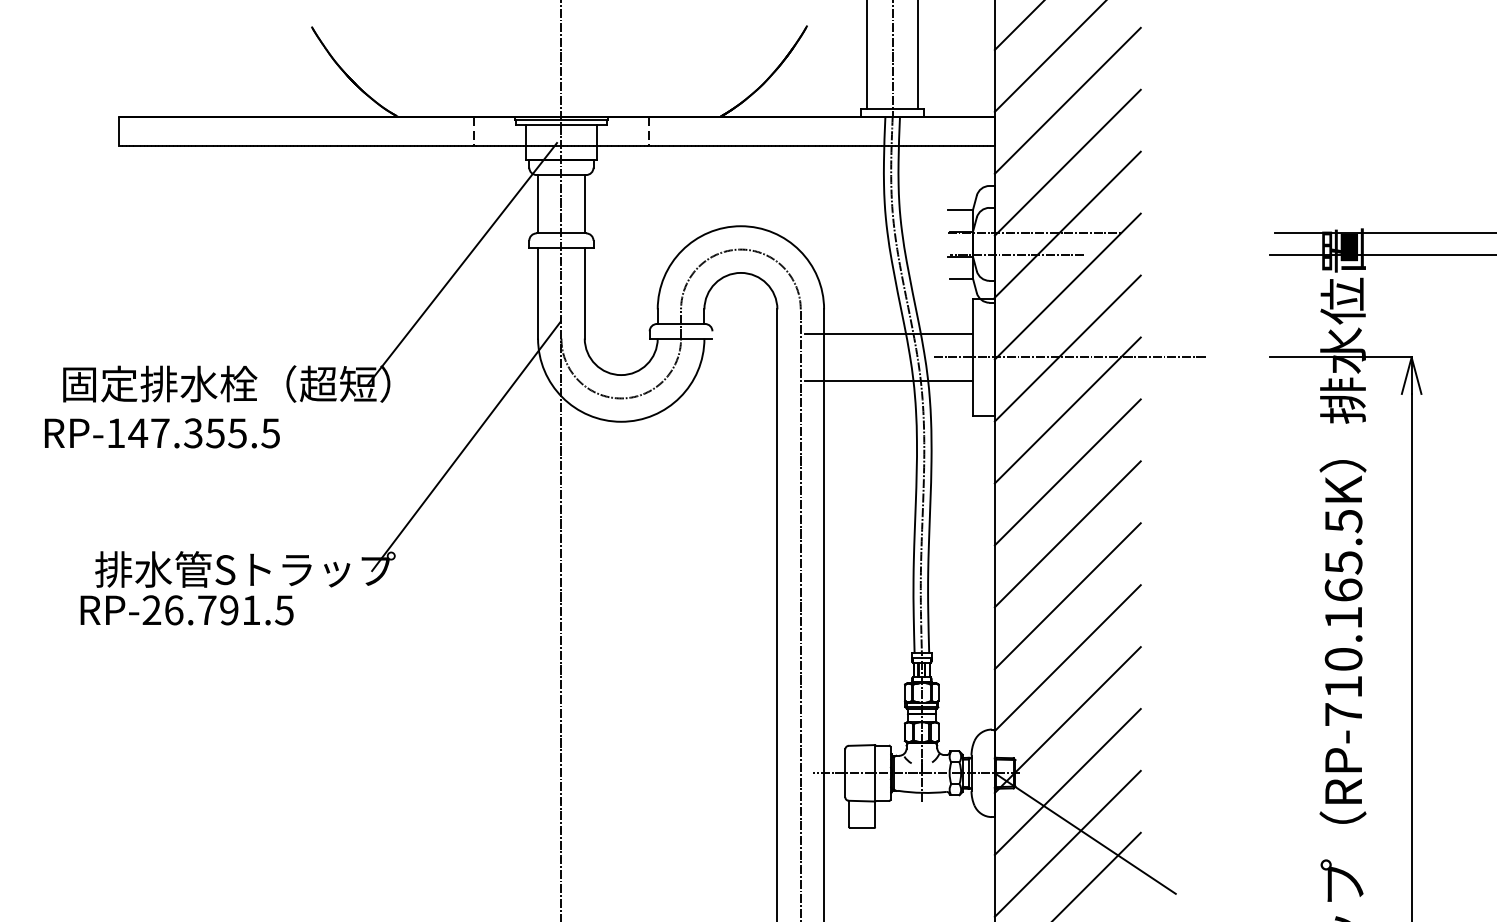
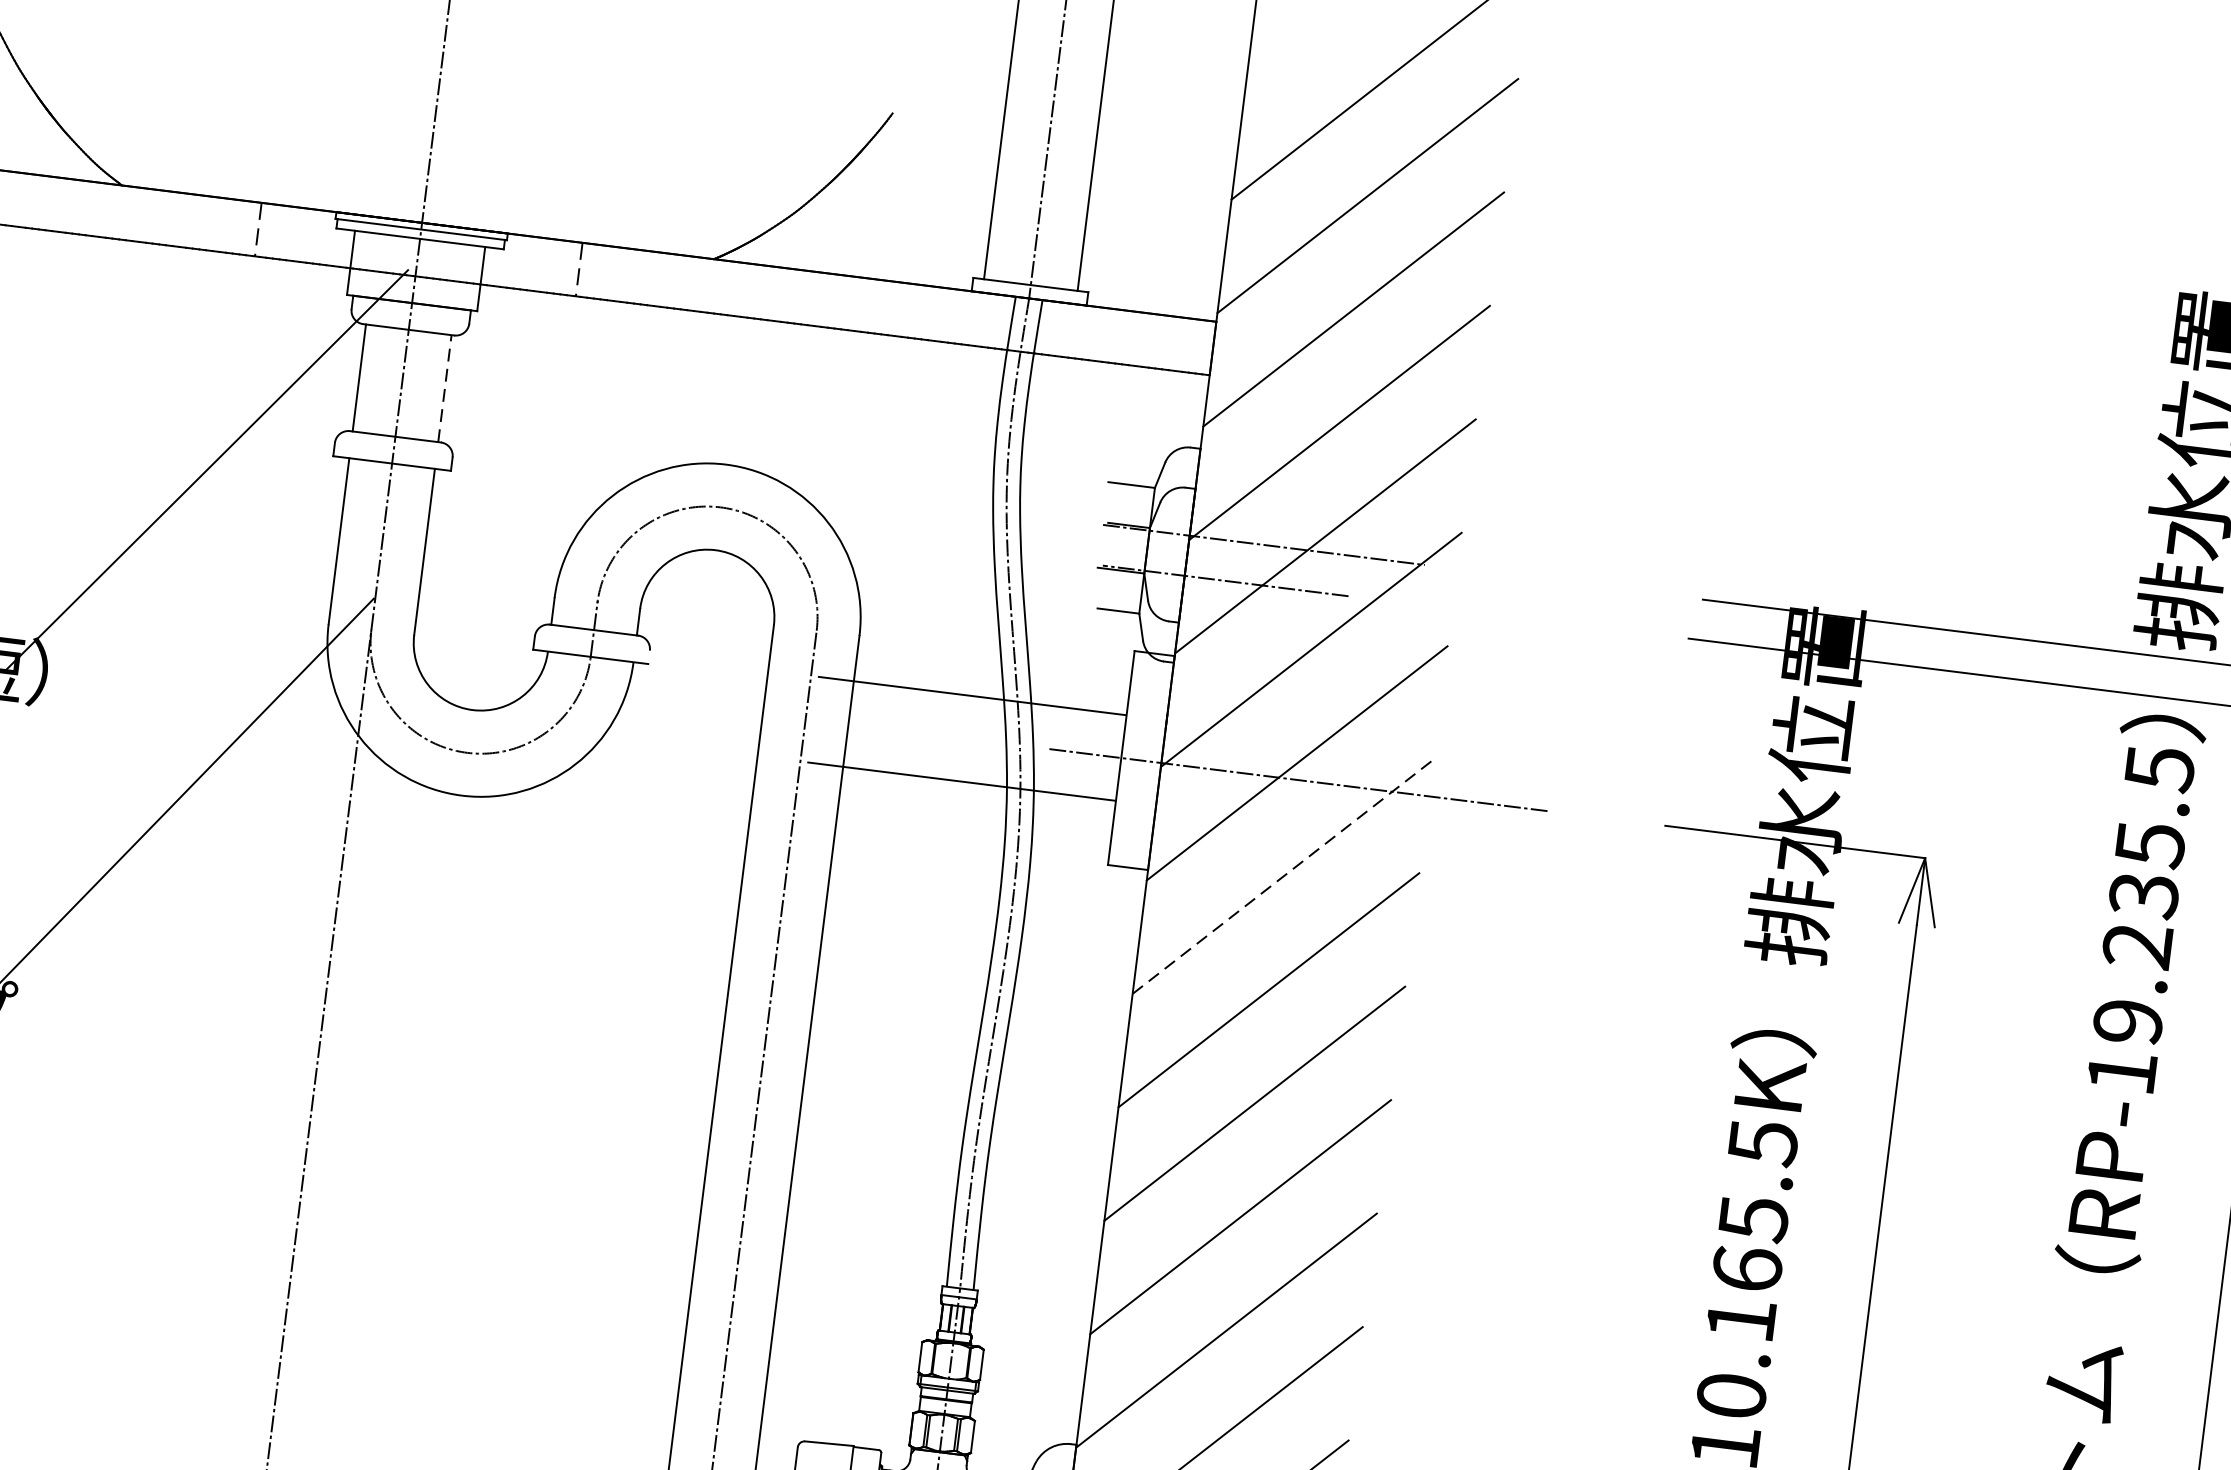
line: (584, 203) -> (444, 387), solid -> dashed
line: (1068, 410) -> (1284, 877), solid -> dashed

